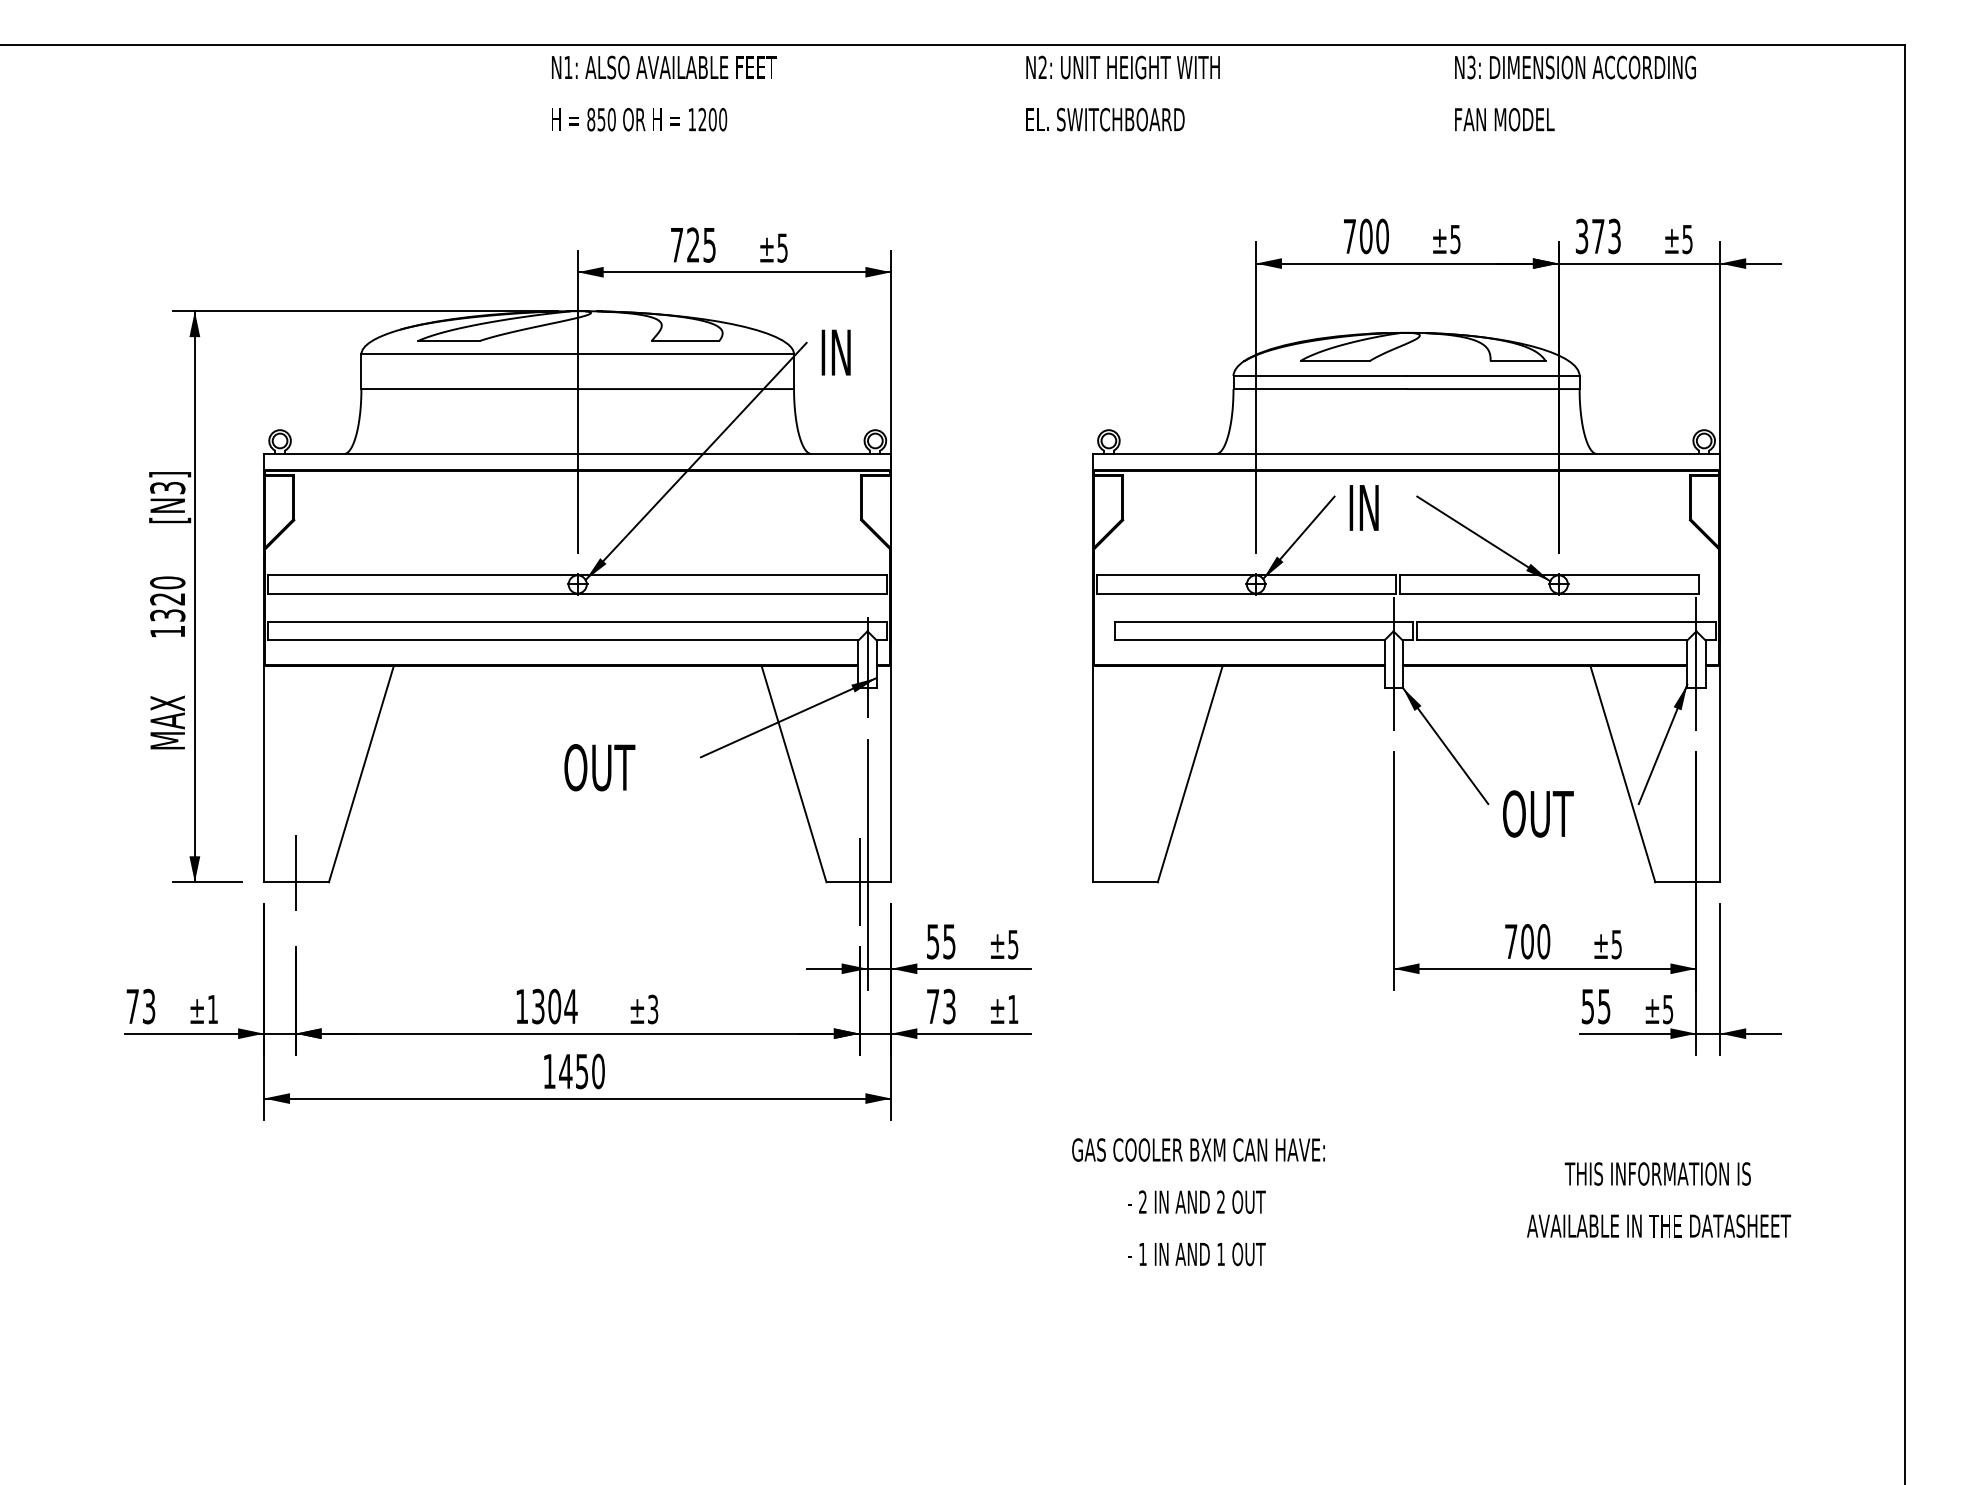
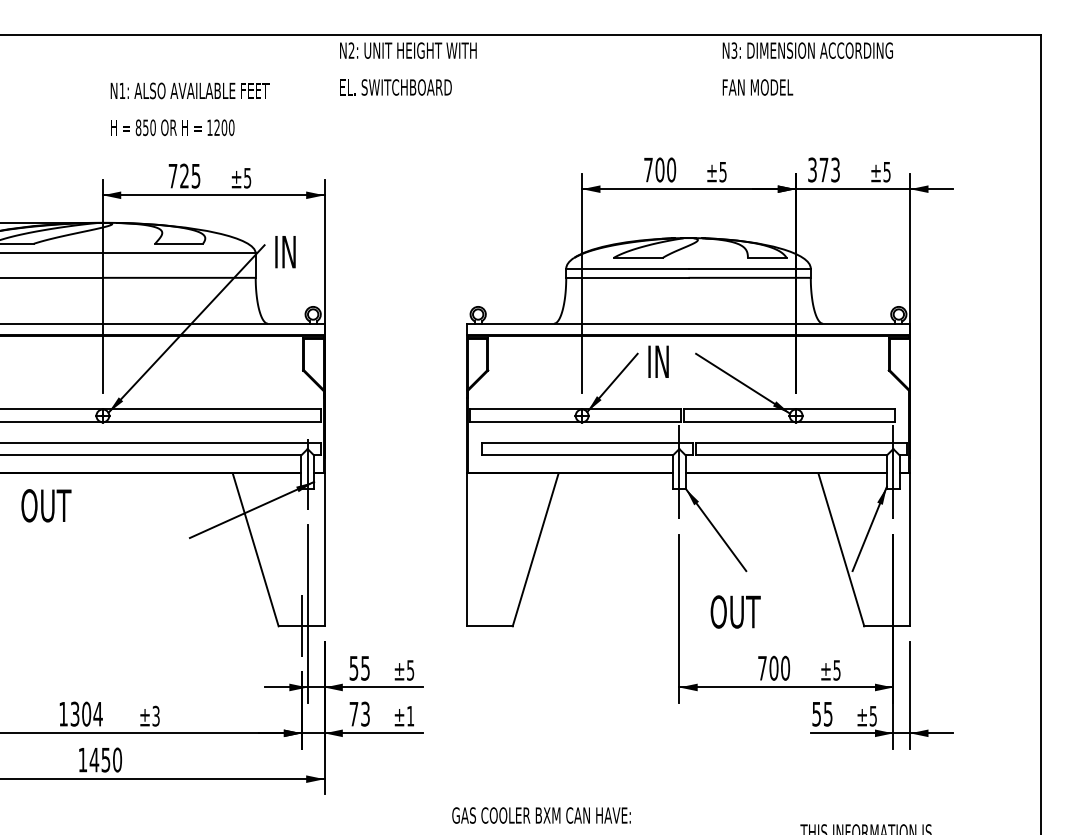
text: (664, 93) -> (190, 109), moved
text: (1122, 93) -> (407, 68), moved
text: (599, 767) -> (46, 505), moved
text: (1538, 813) -> (735, 611), moved

